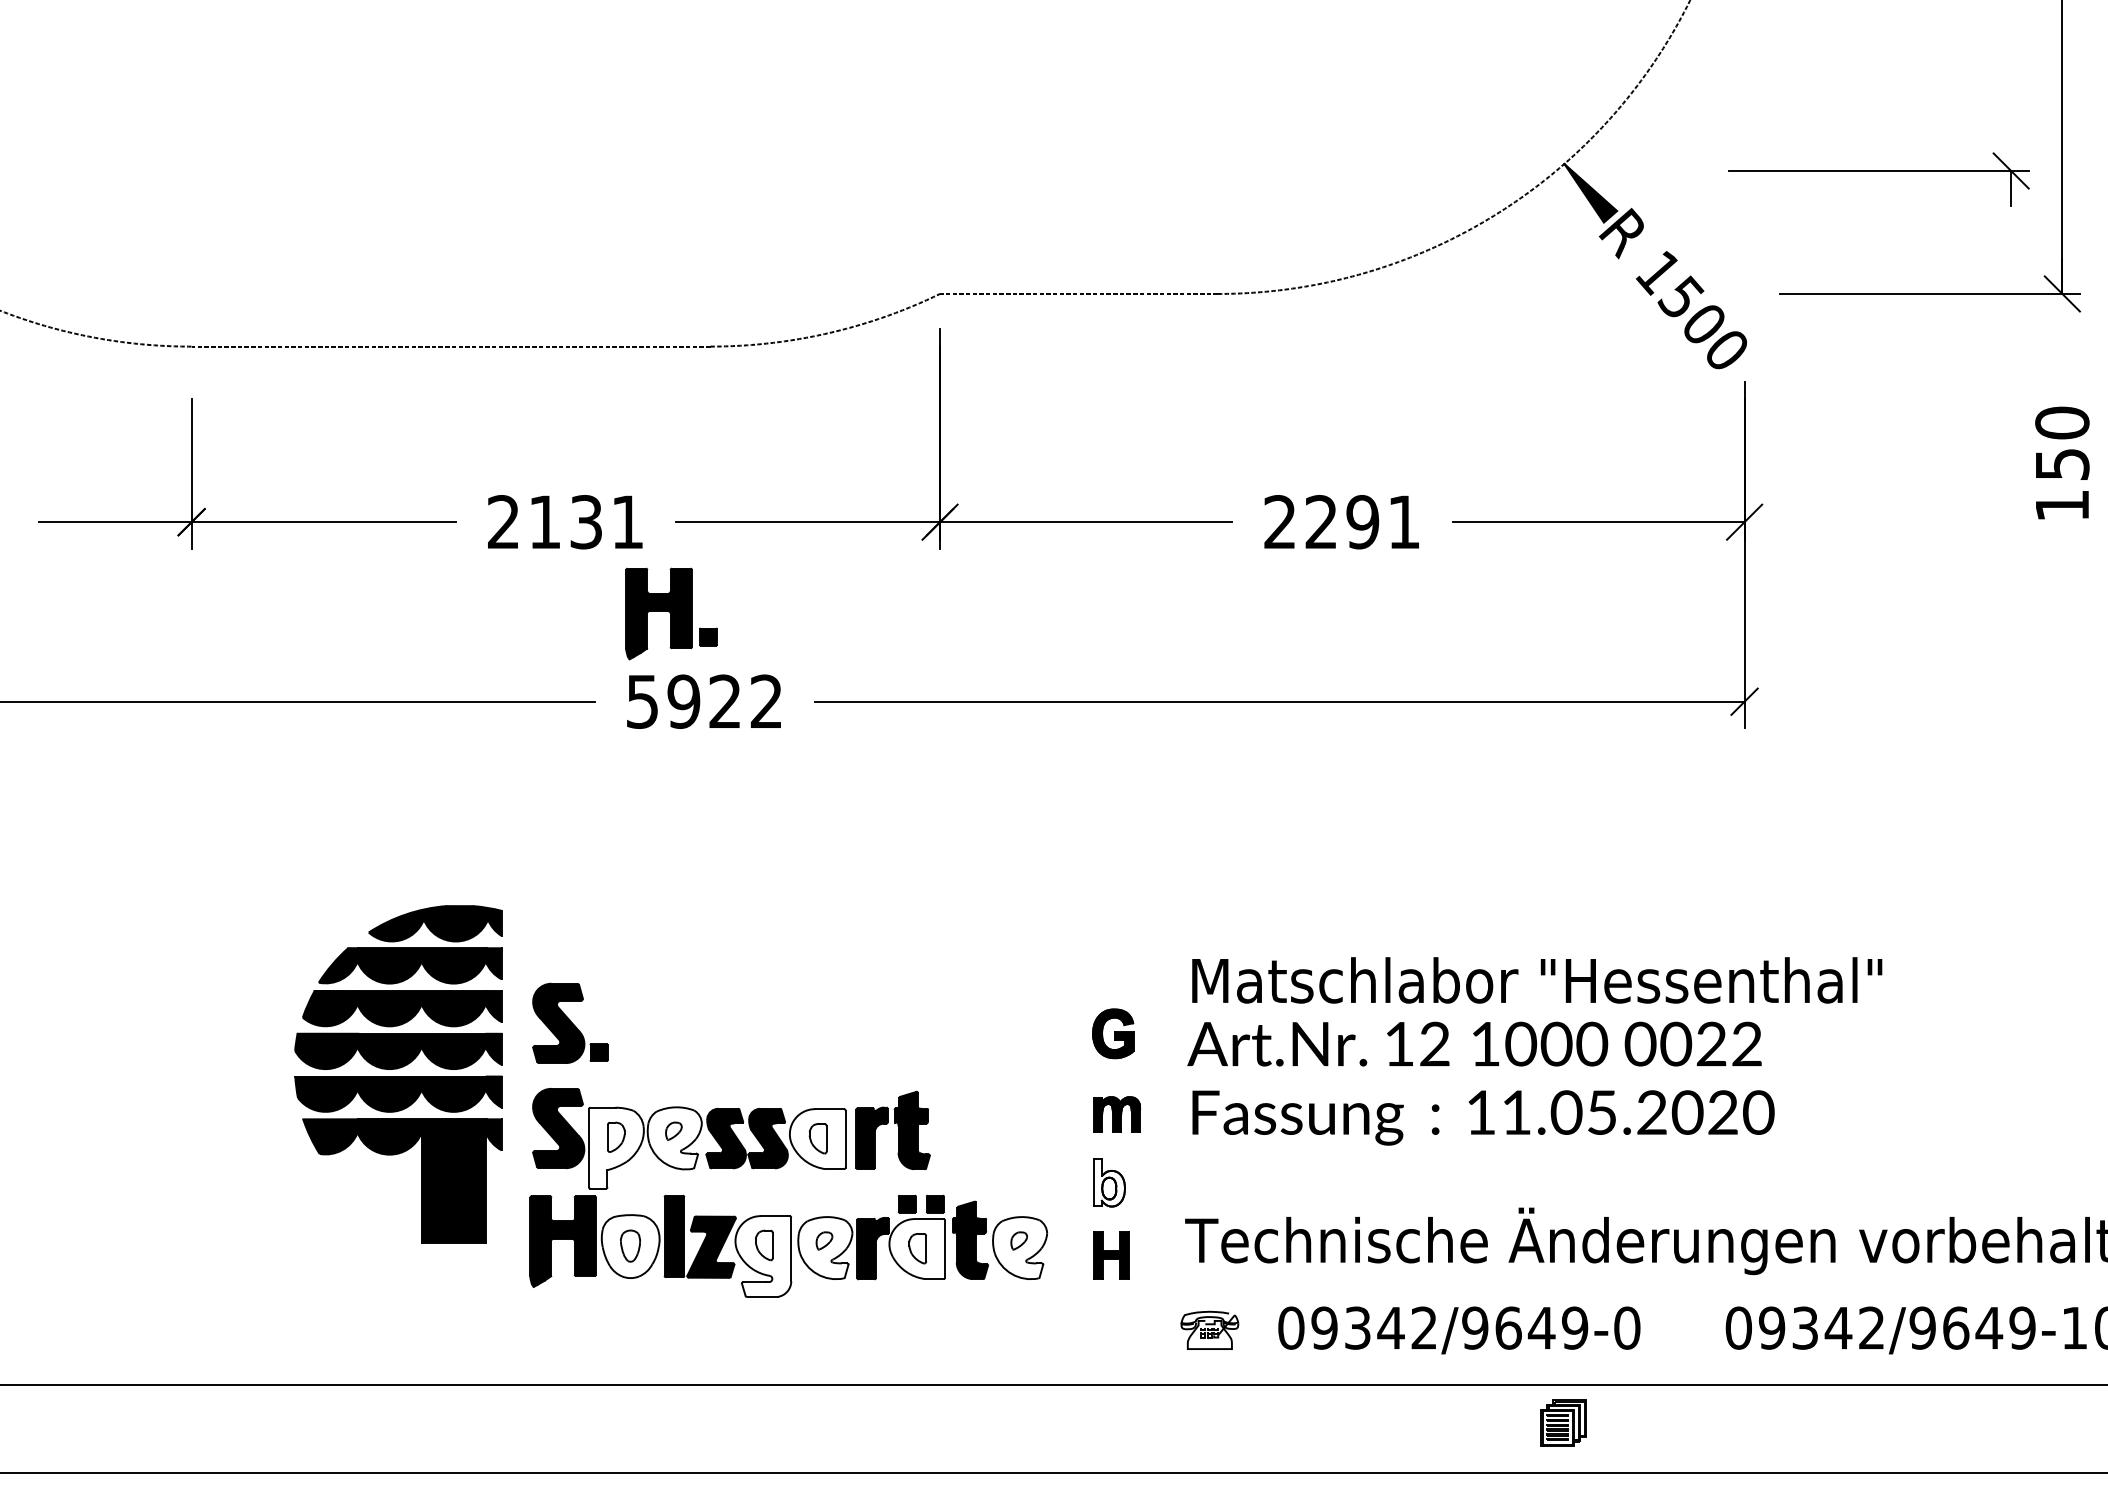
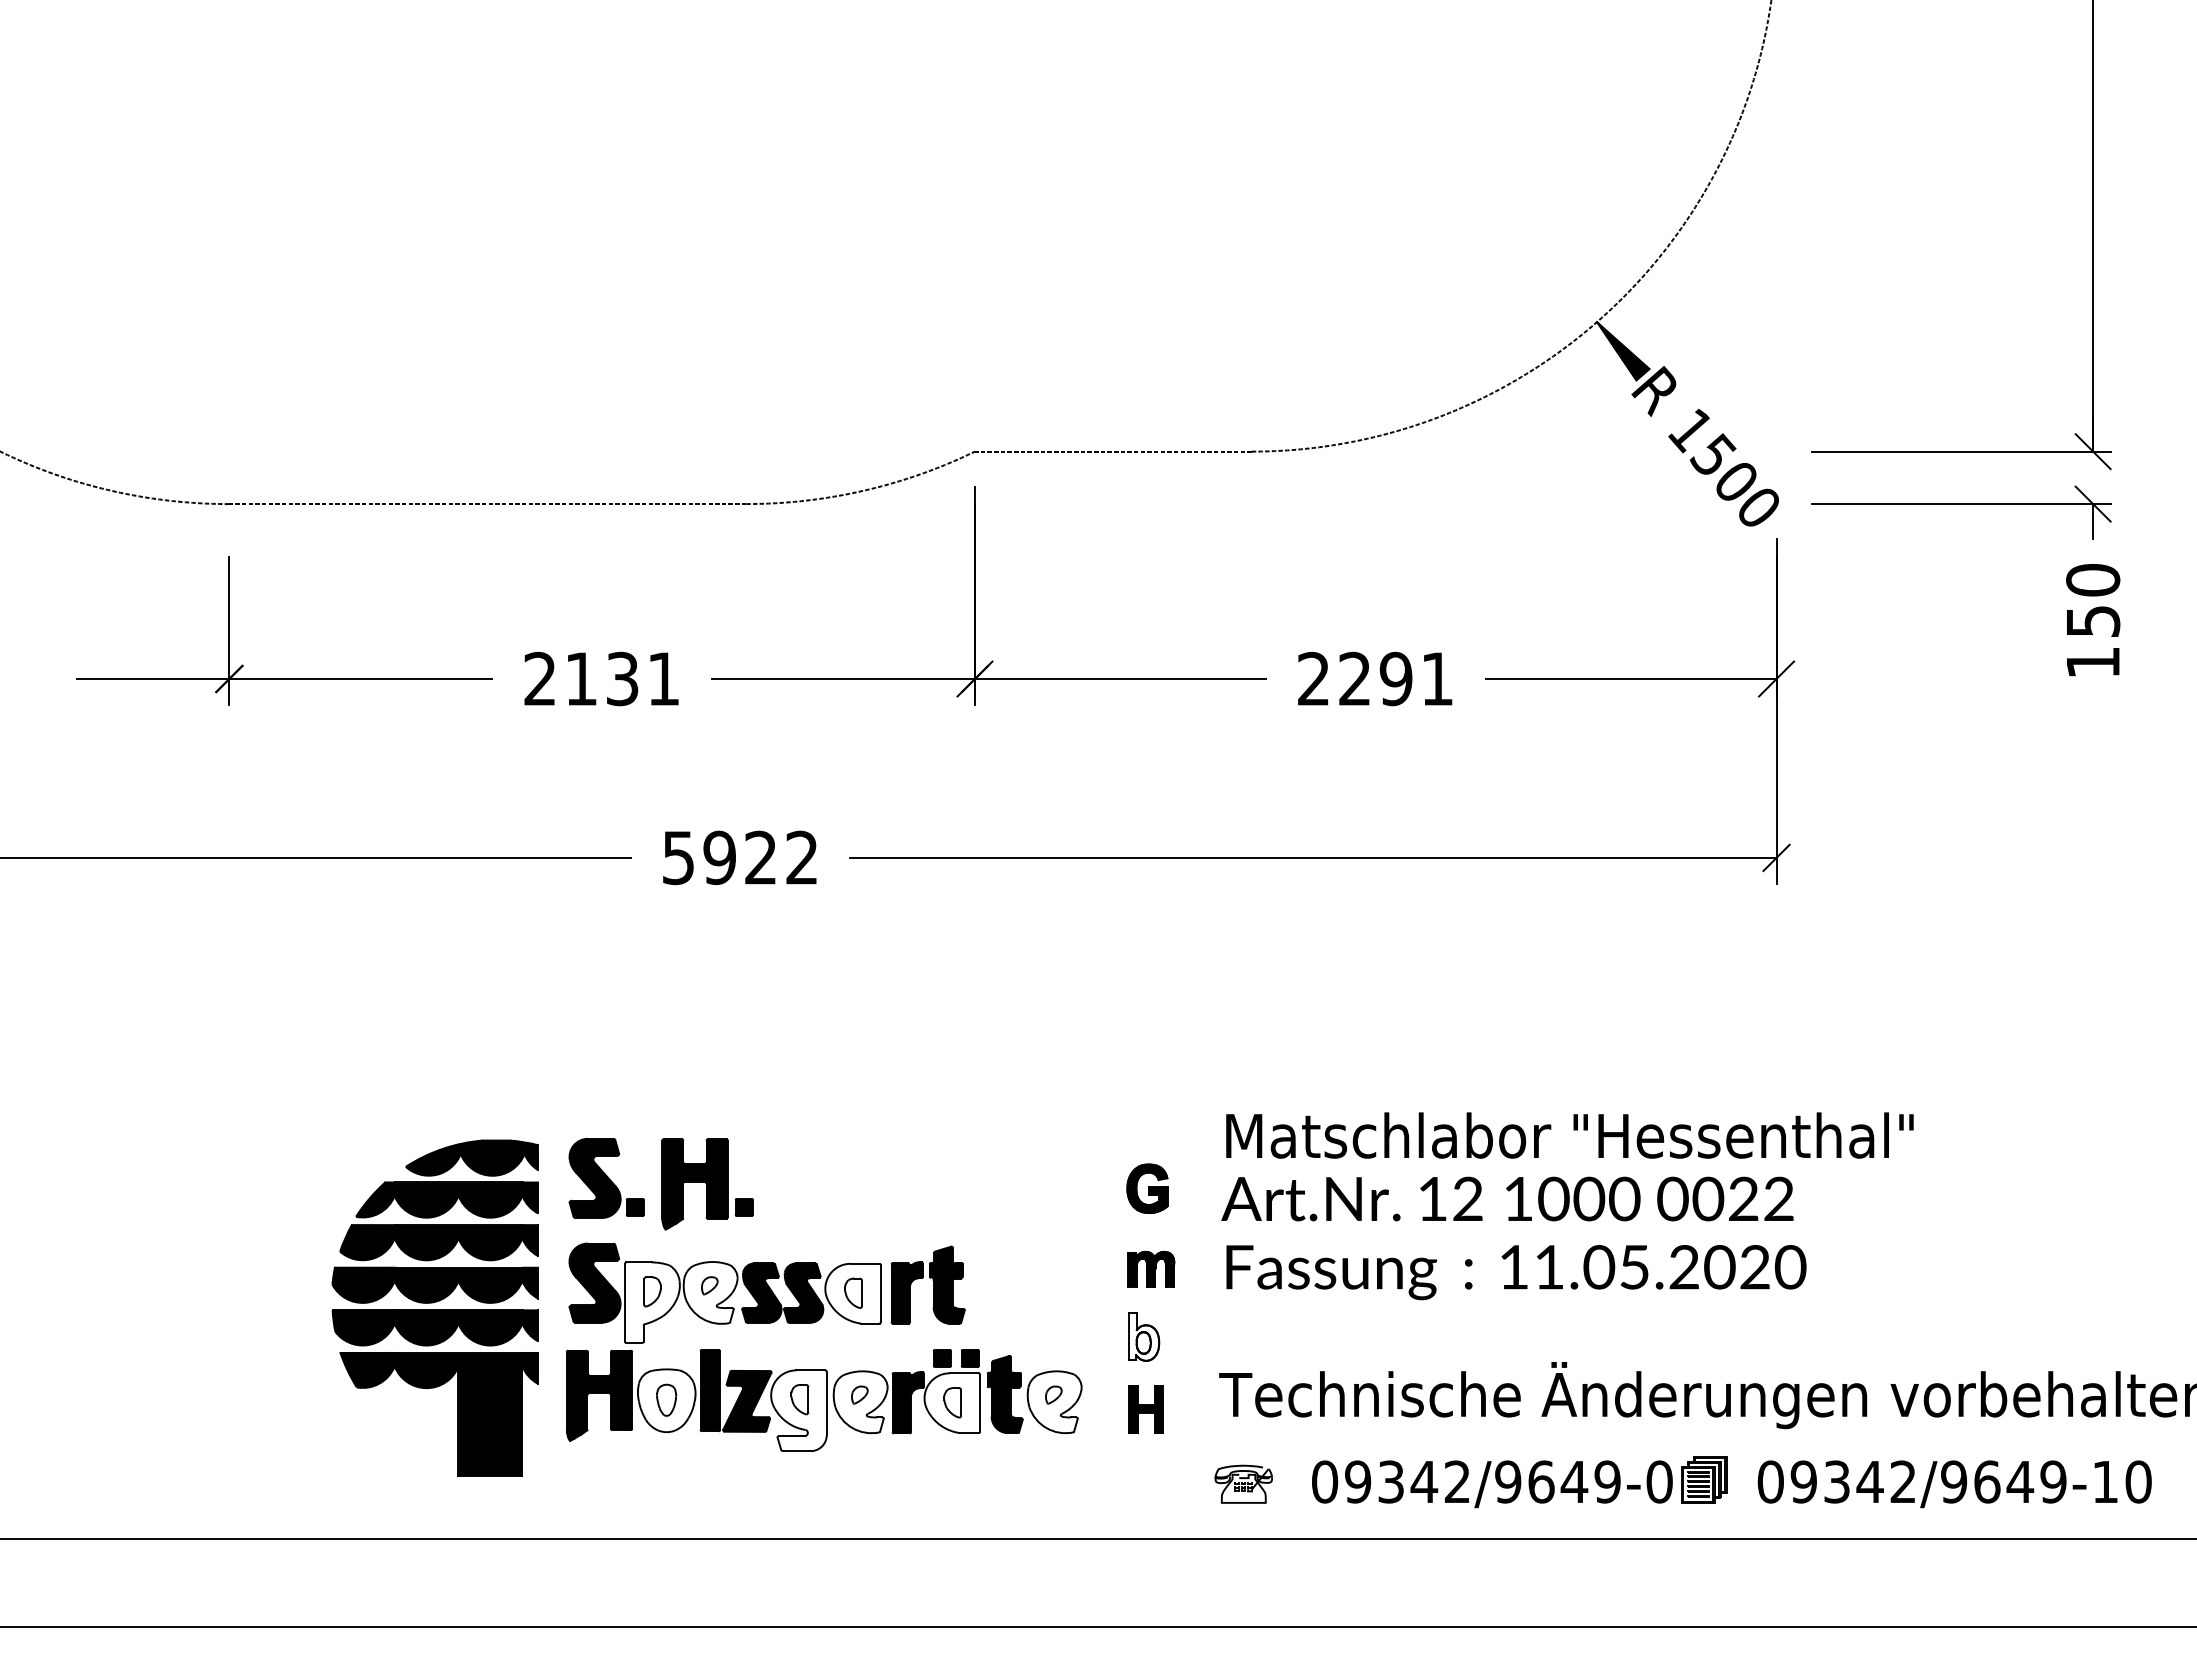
part: (1879, 171) -> (1961, 504), moved
part: (671, 614) -> (707, 1184), moved
part: (397, 1073) -> (434, 1307), moved
part: (1563, 1422) -> (1704, 1479), moved

